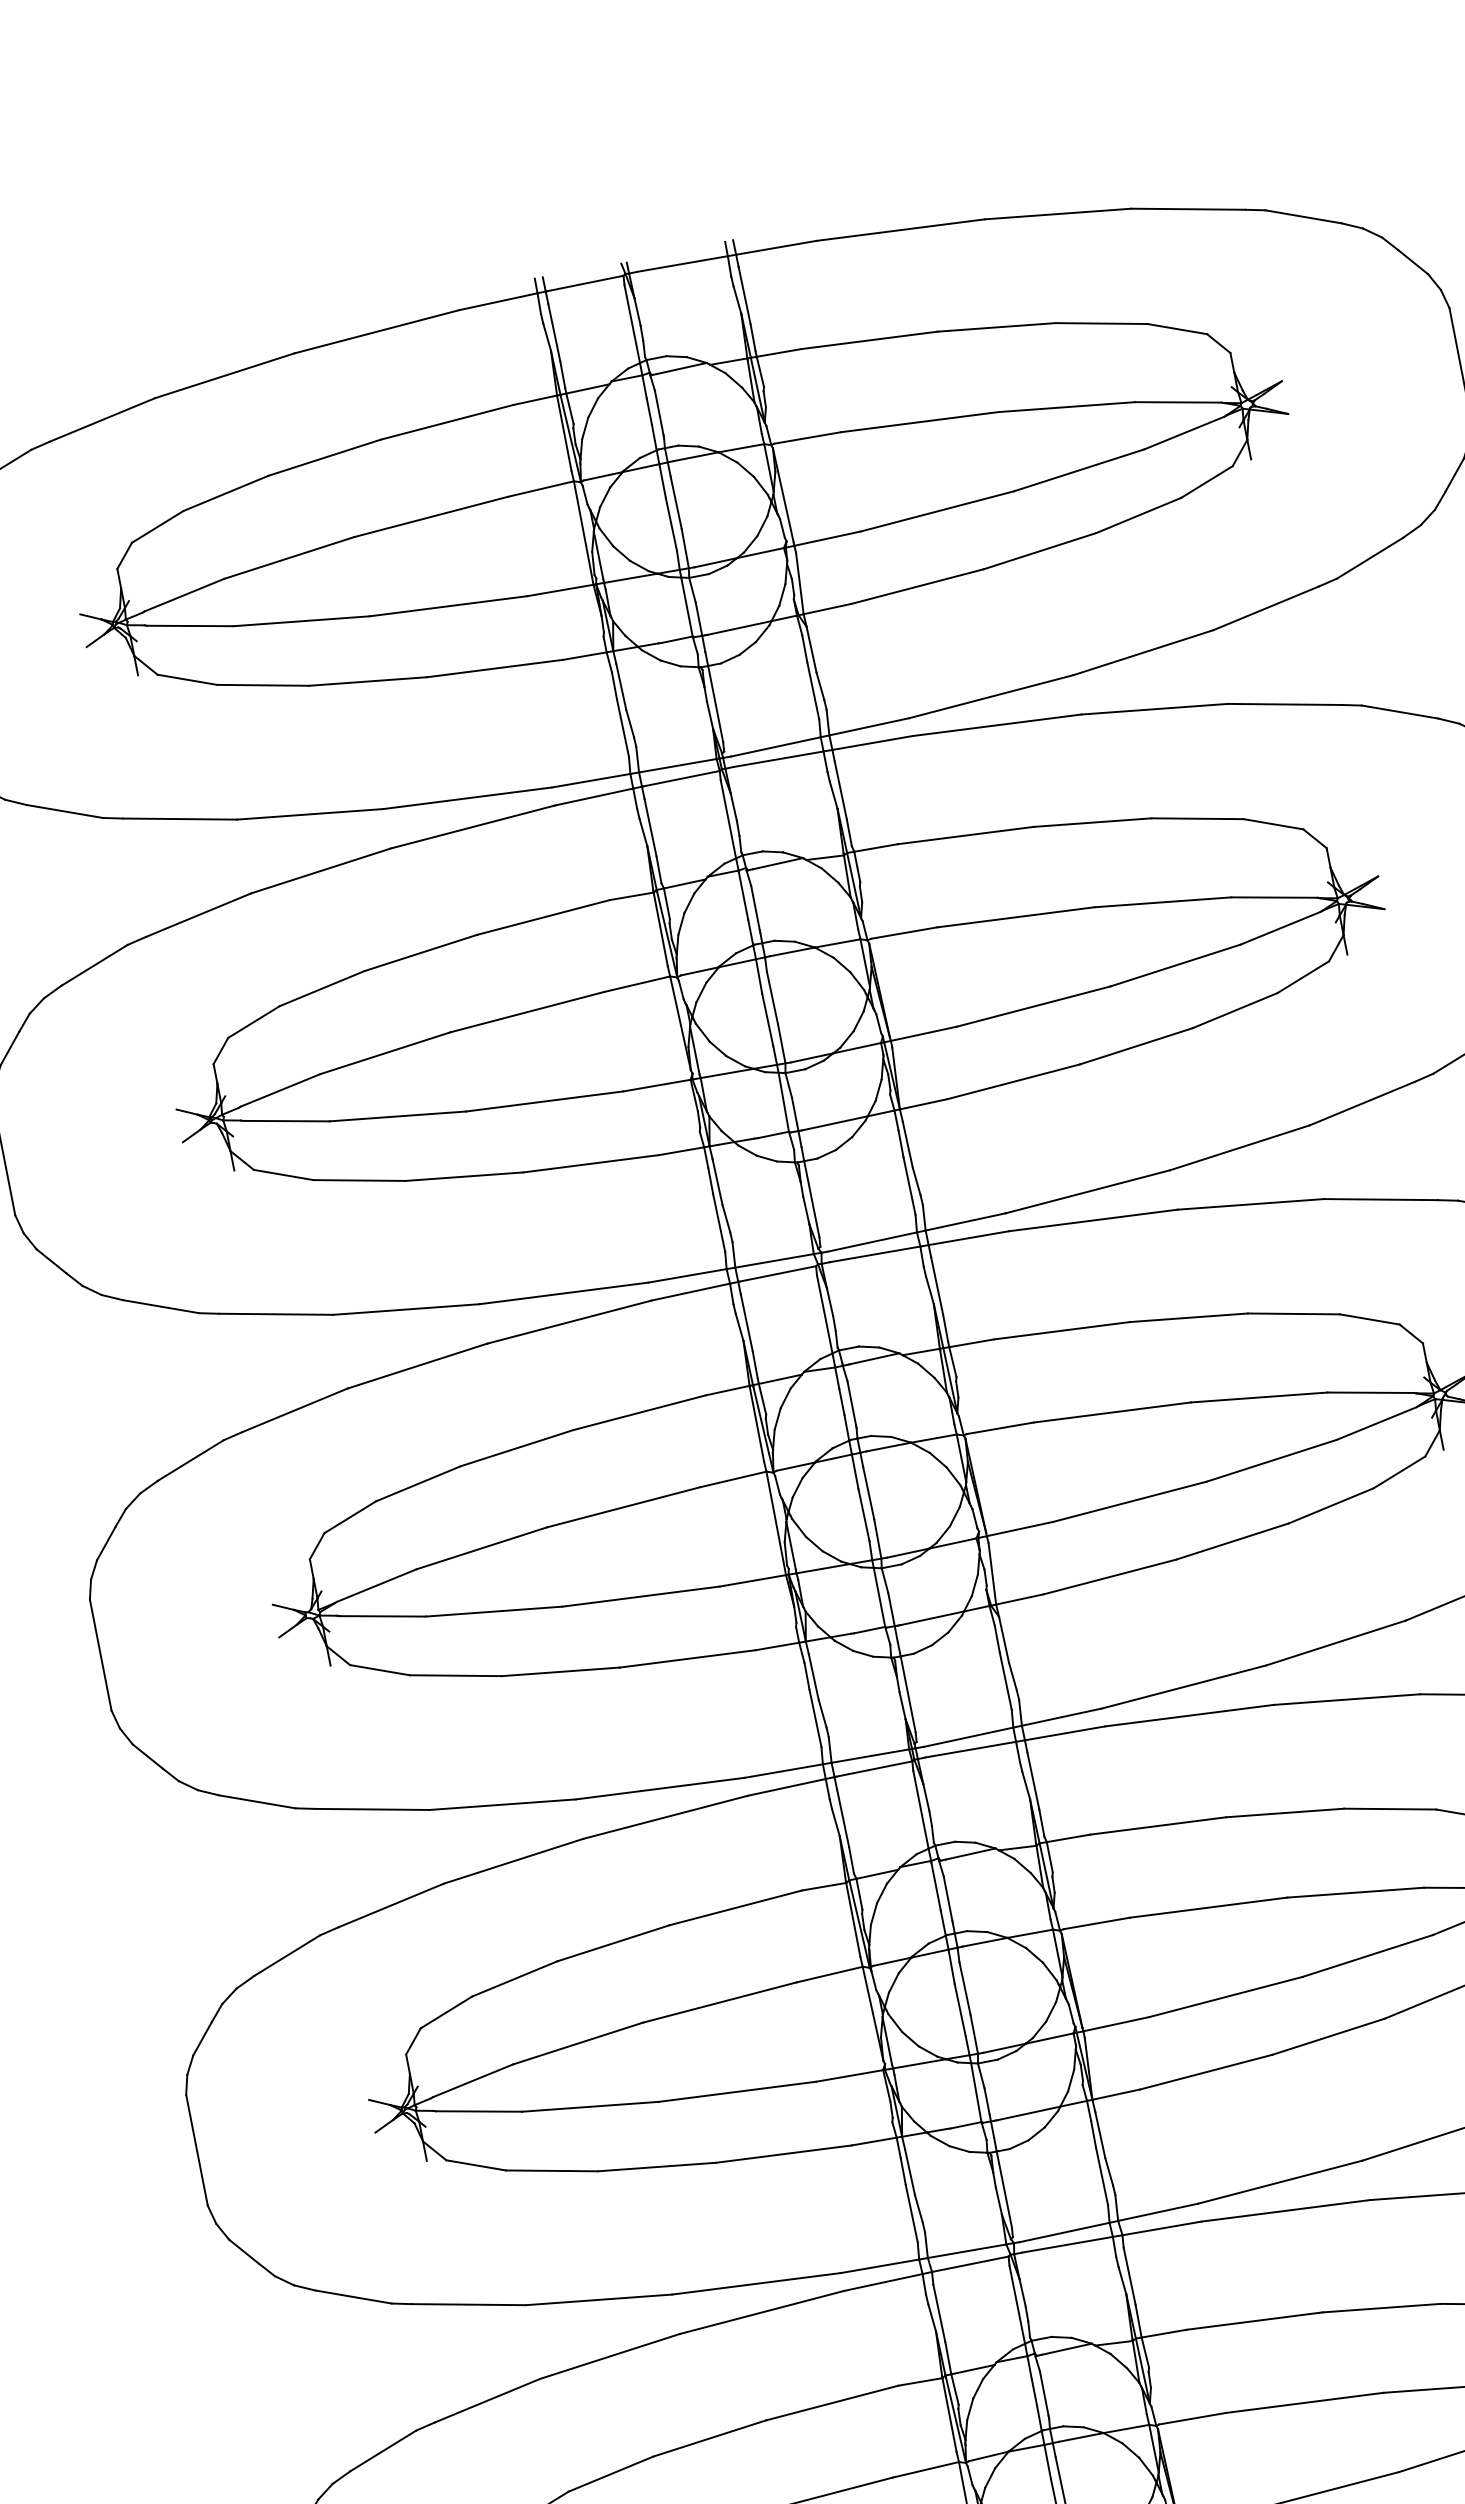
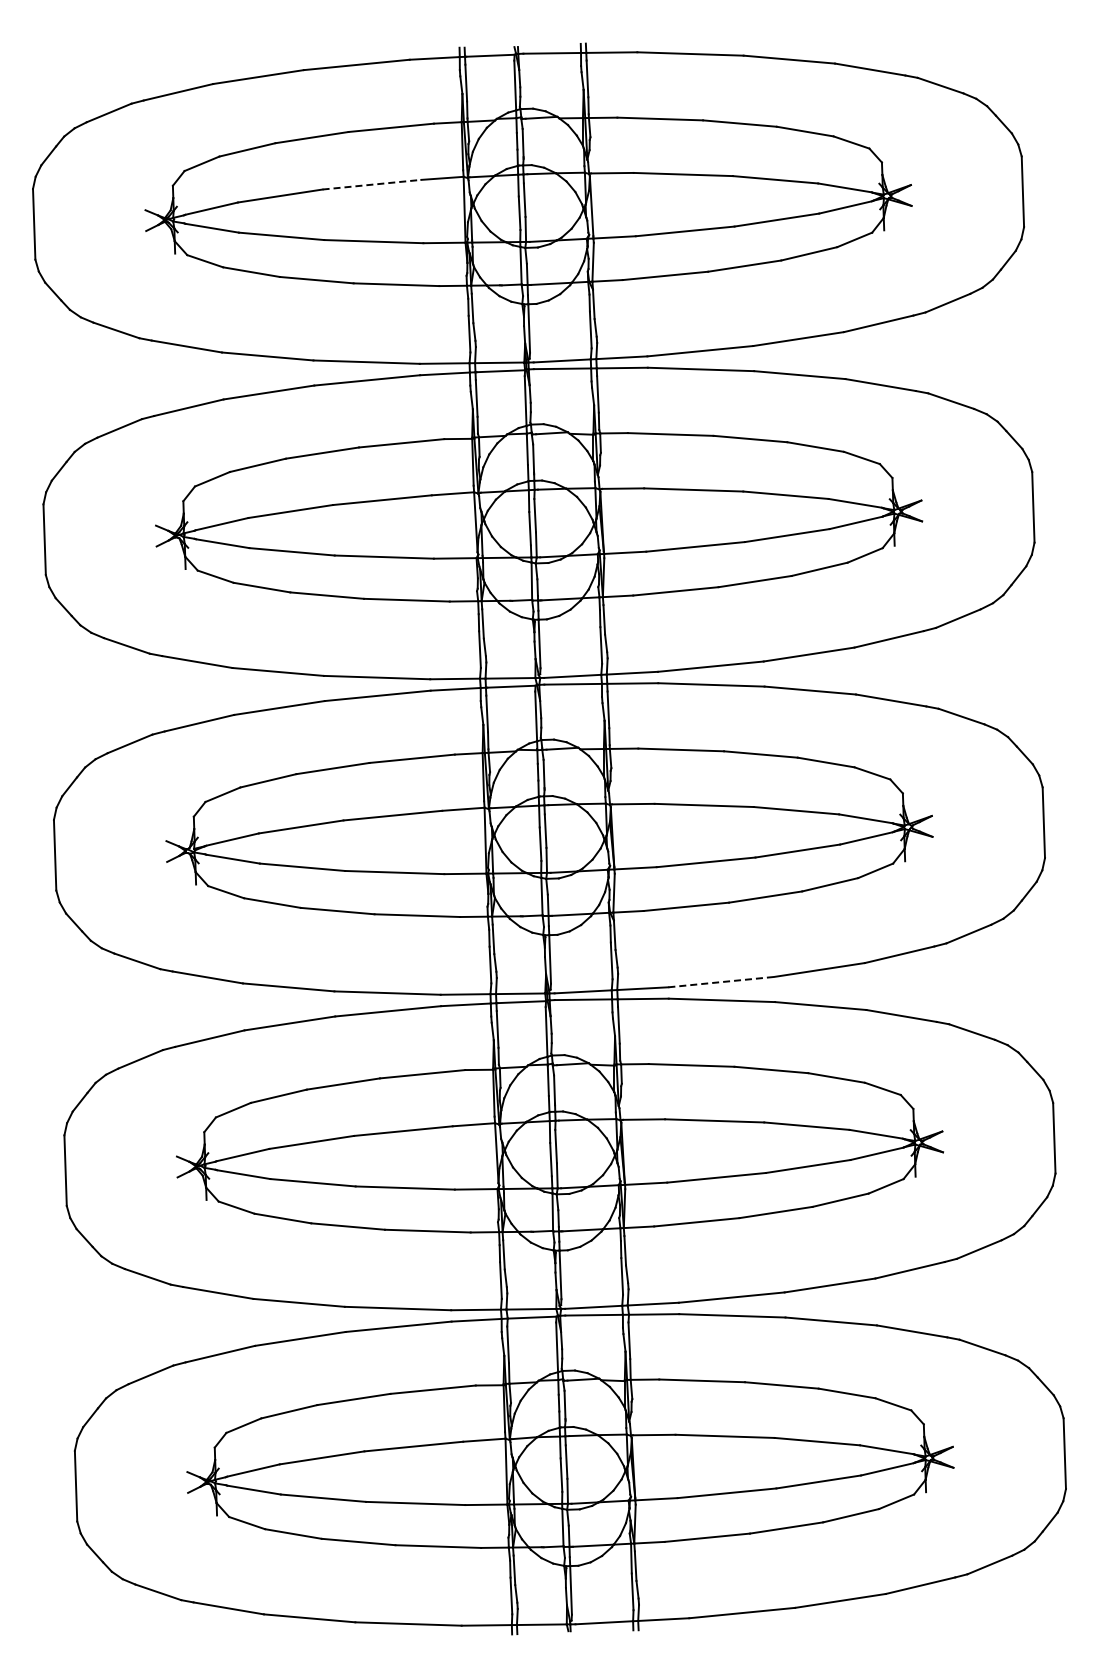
line: (430, 516) -> (371, 184), solid -> dashed
line: (1184, 1687) -> (721, 982), solid -> dashed

